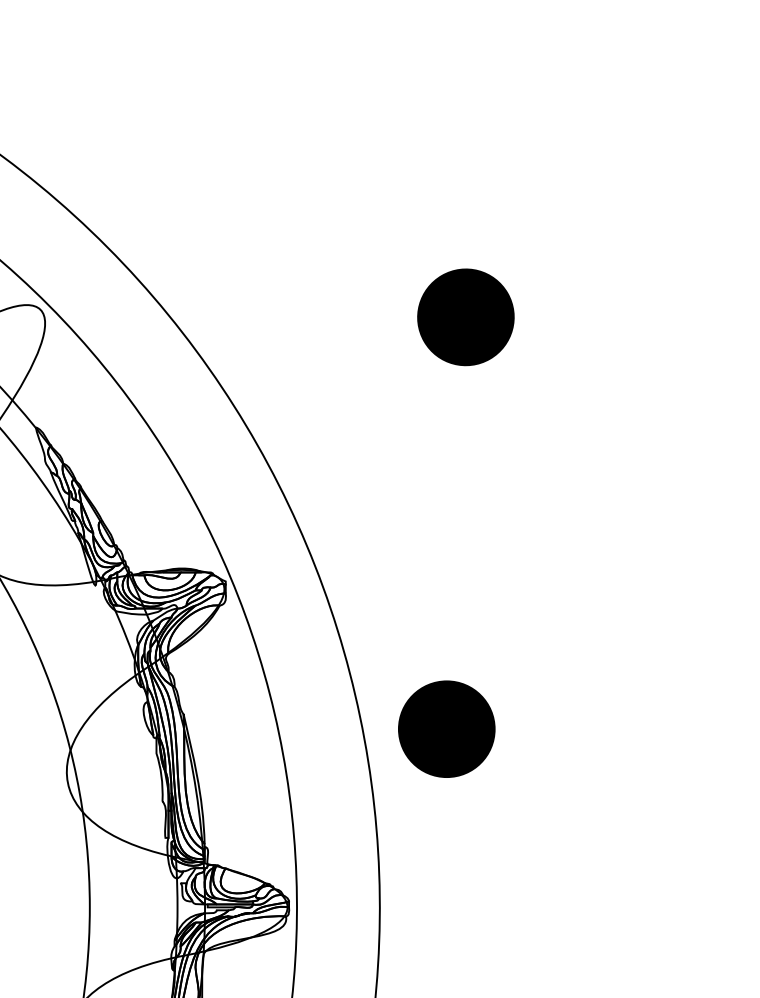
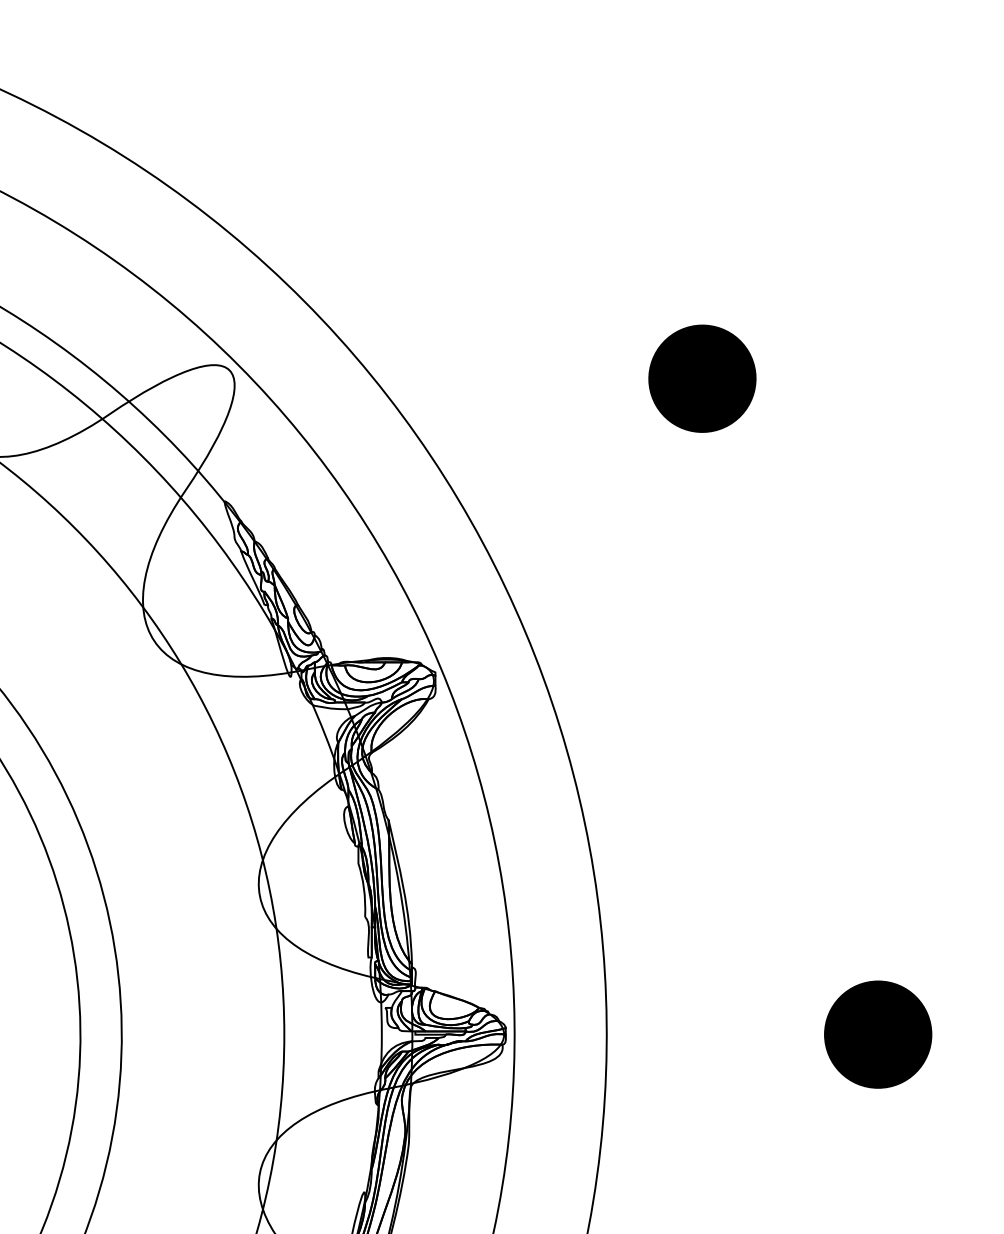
part: (447, 729) -> (878, 1034), moved

